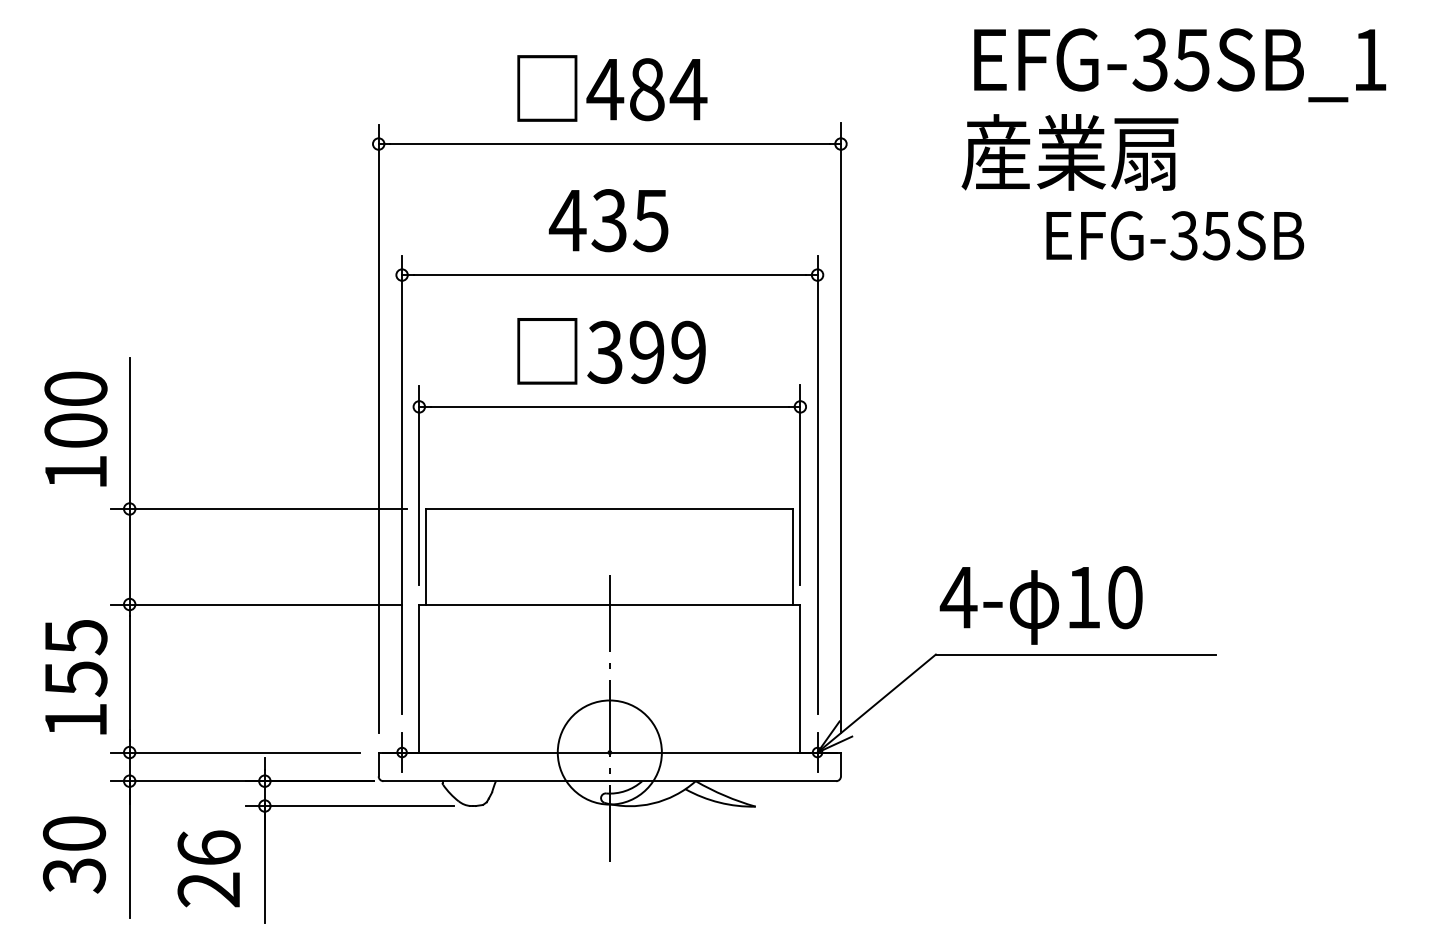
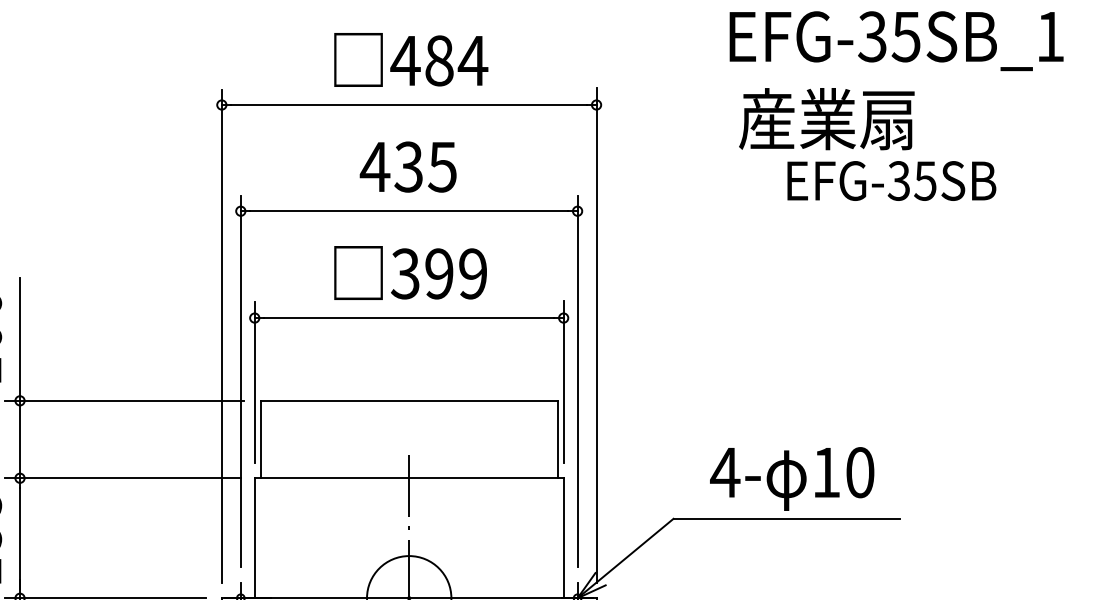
text: (1180, 65) -> (896, 41), moved
text: (1069, 152) -> (826, 119), moved
text: (1175, 235) -> (892, 180), moved
text: (1040, 605) -> (791, 479), moved

